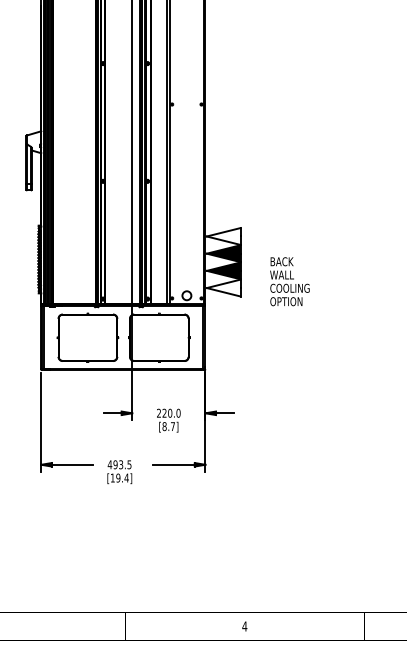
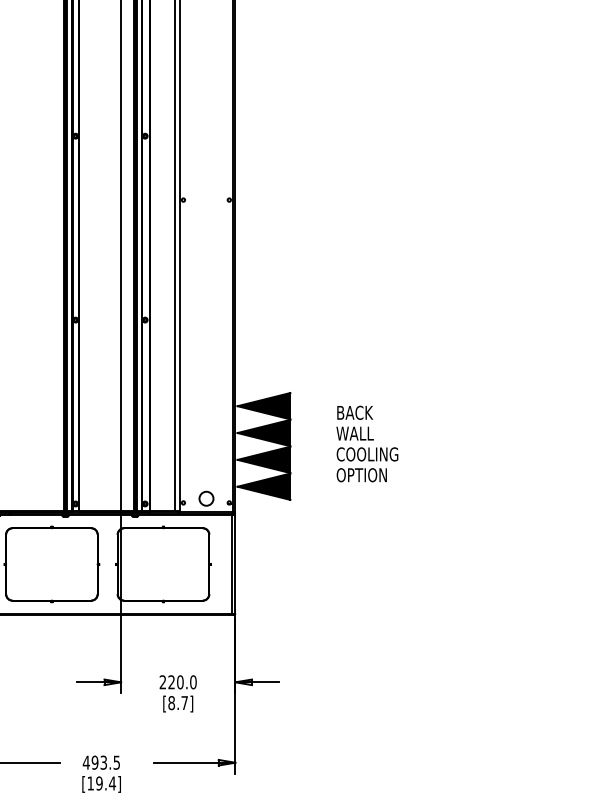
fill: (223, 236) -> (263, 406), added
text: (289, 281) -> (366, 443), moved
fill: (223, 287) -> (263, 485), added

